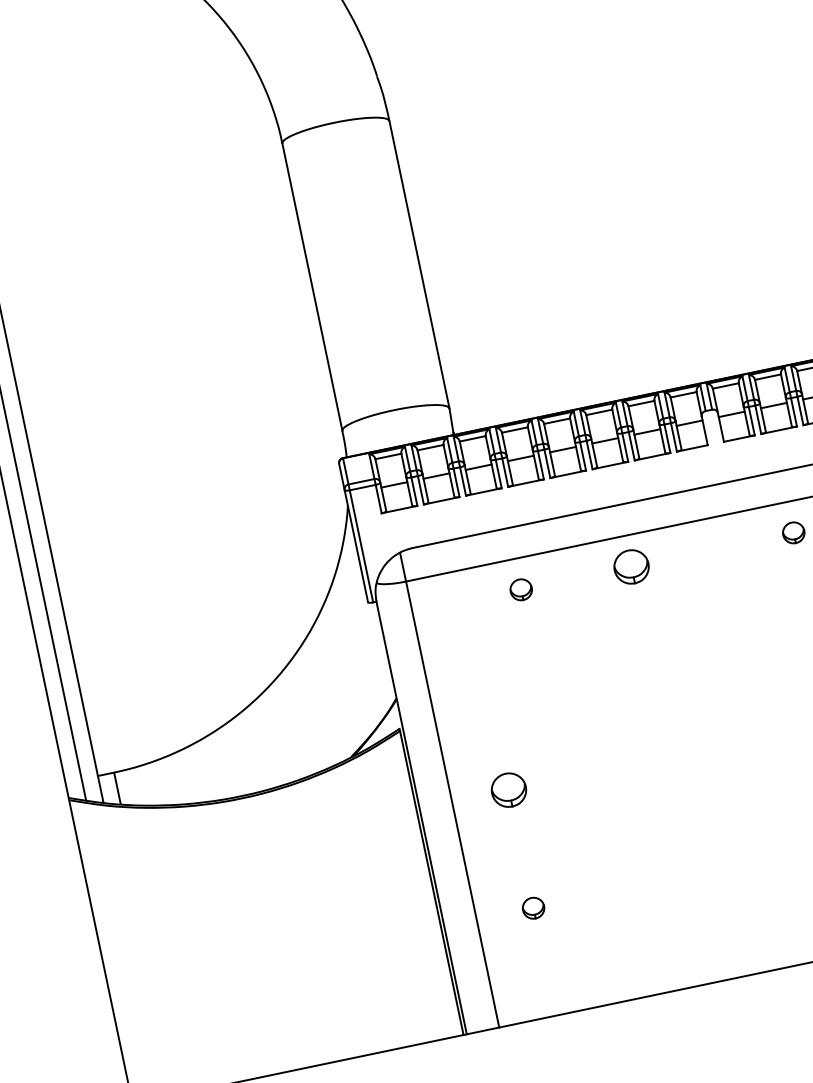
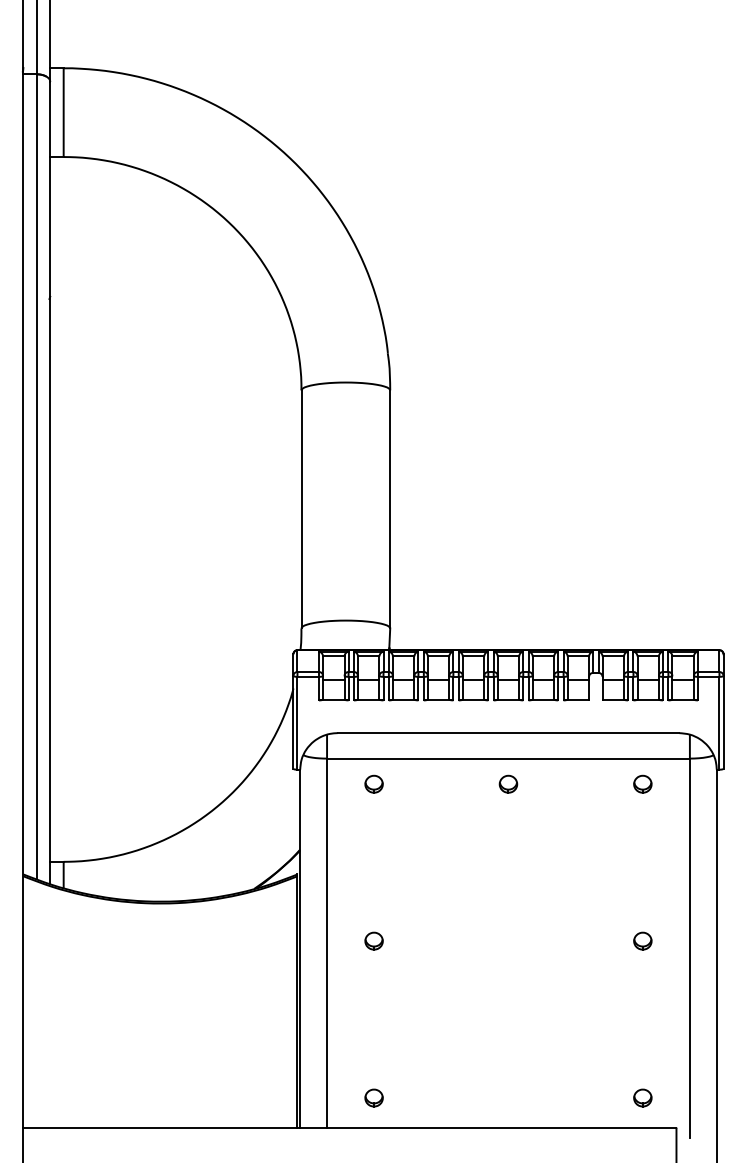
part: (631, 565) -> (508, 783), size x0.62
part: (520, 589) -> (373, 783), moved
part: (508, 789) -> (373, 940), size x0.62
part: (532, 907) -> (373, 1097), moved

